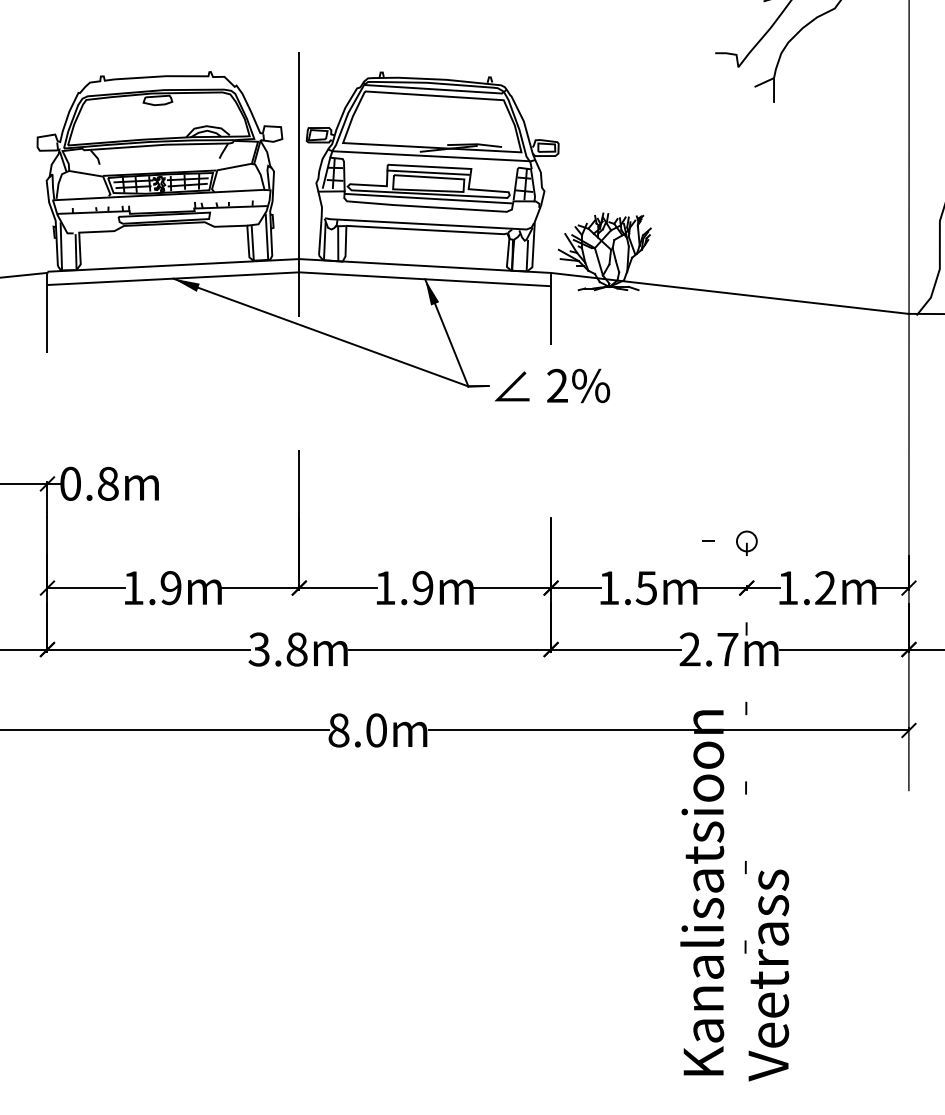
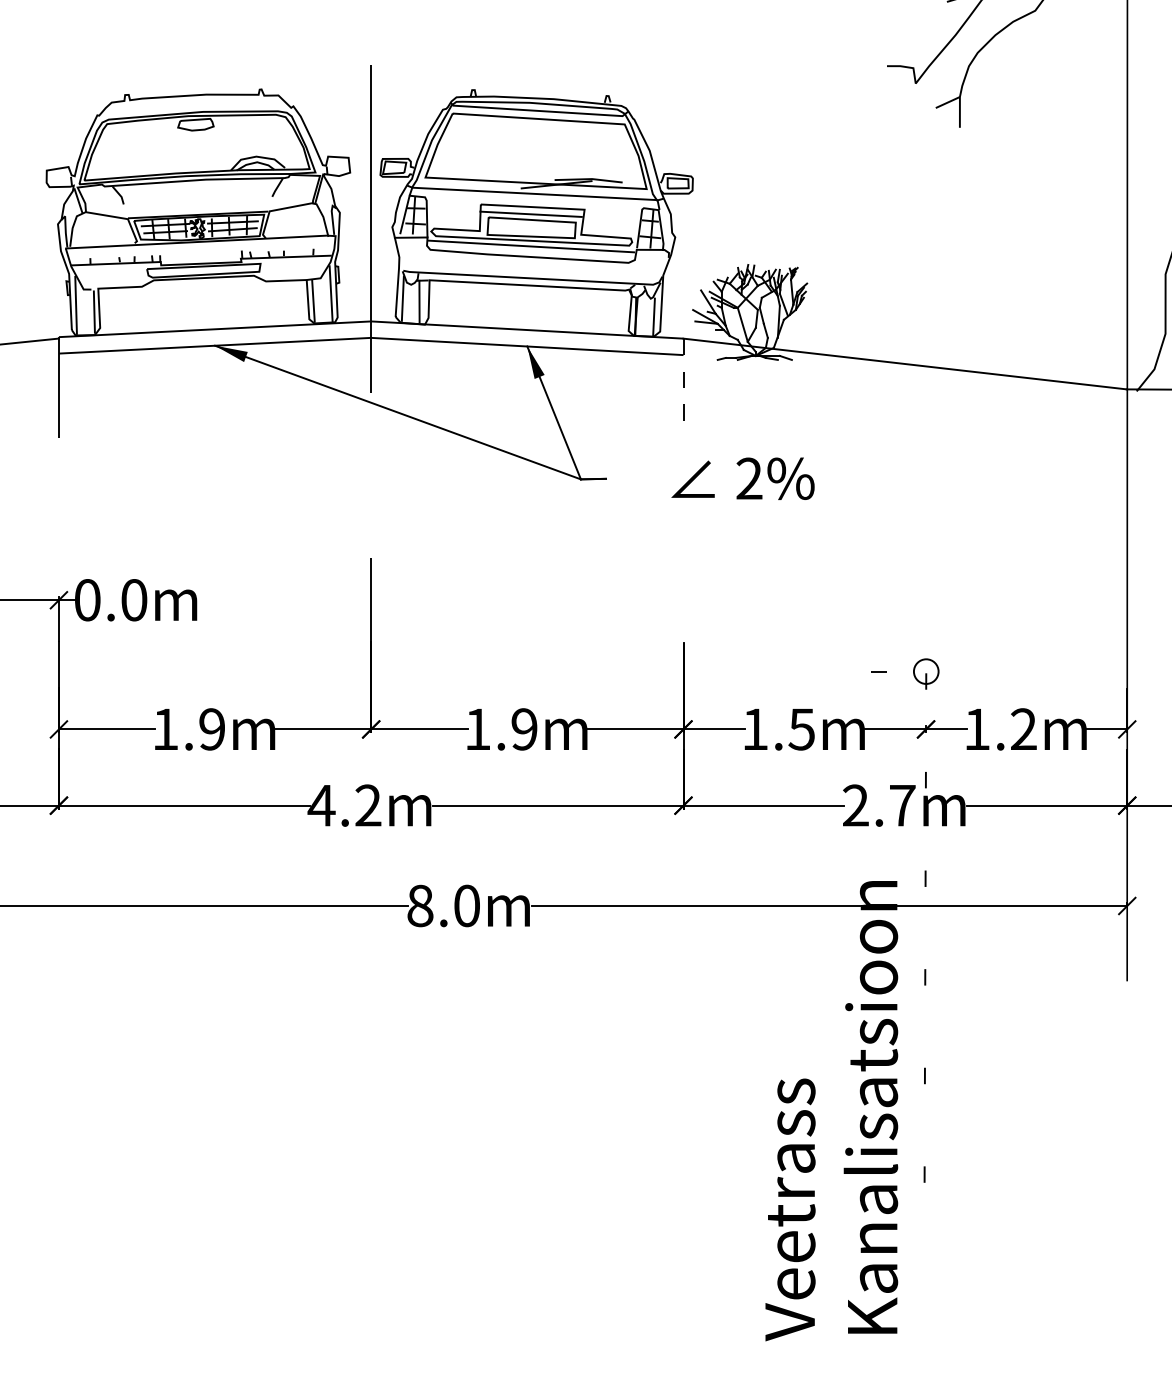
line: (551, 309) -> (683, 383), solid -> dashed
text: (551, 385) -> (742, 478), moved
text: (108, 484) -> (134, 600), 0.8m -> 0.0m
text: (277, 649) -> (344, 805), 3.8m -> 4.2m
text: (768, 975) -> (790, 1209), moved

